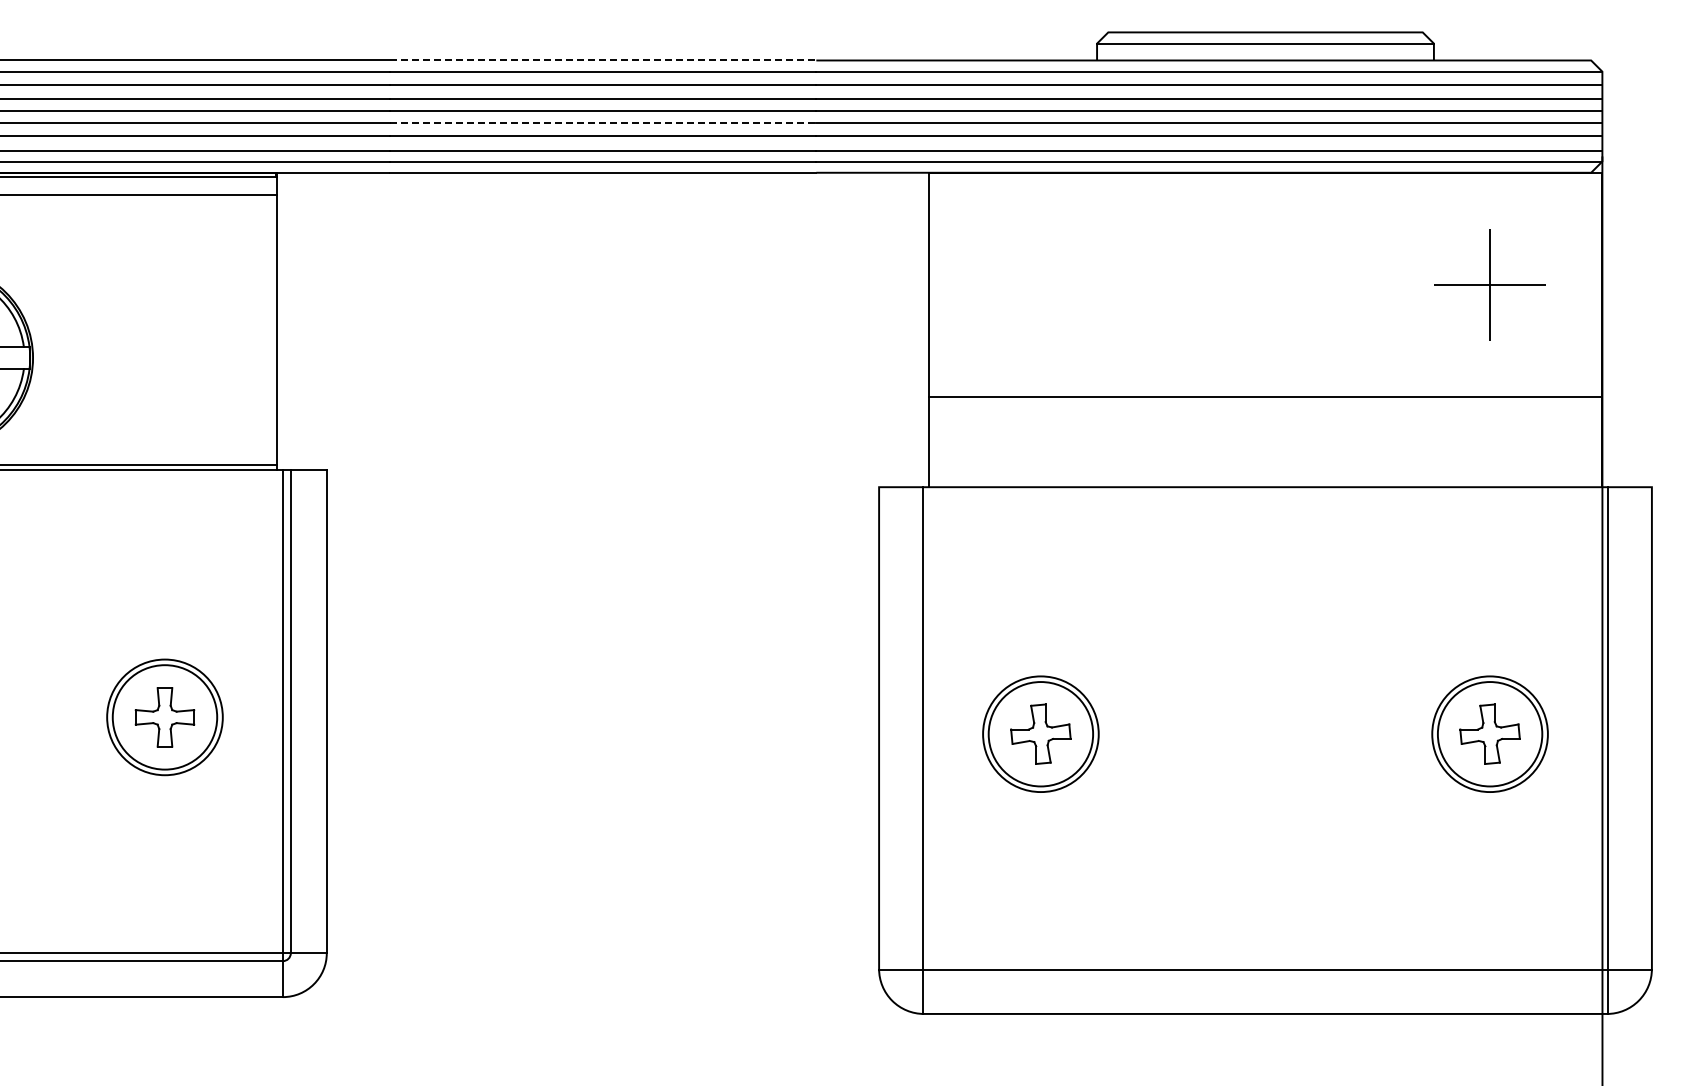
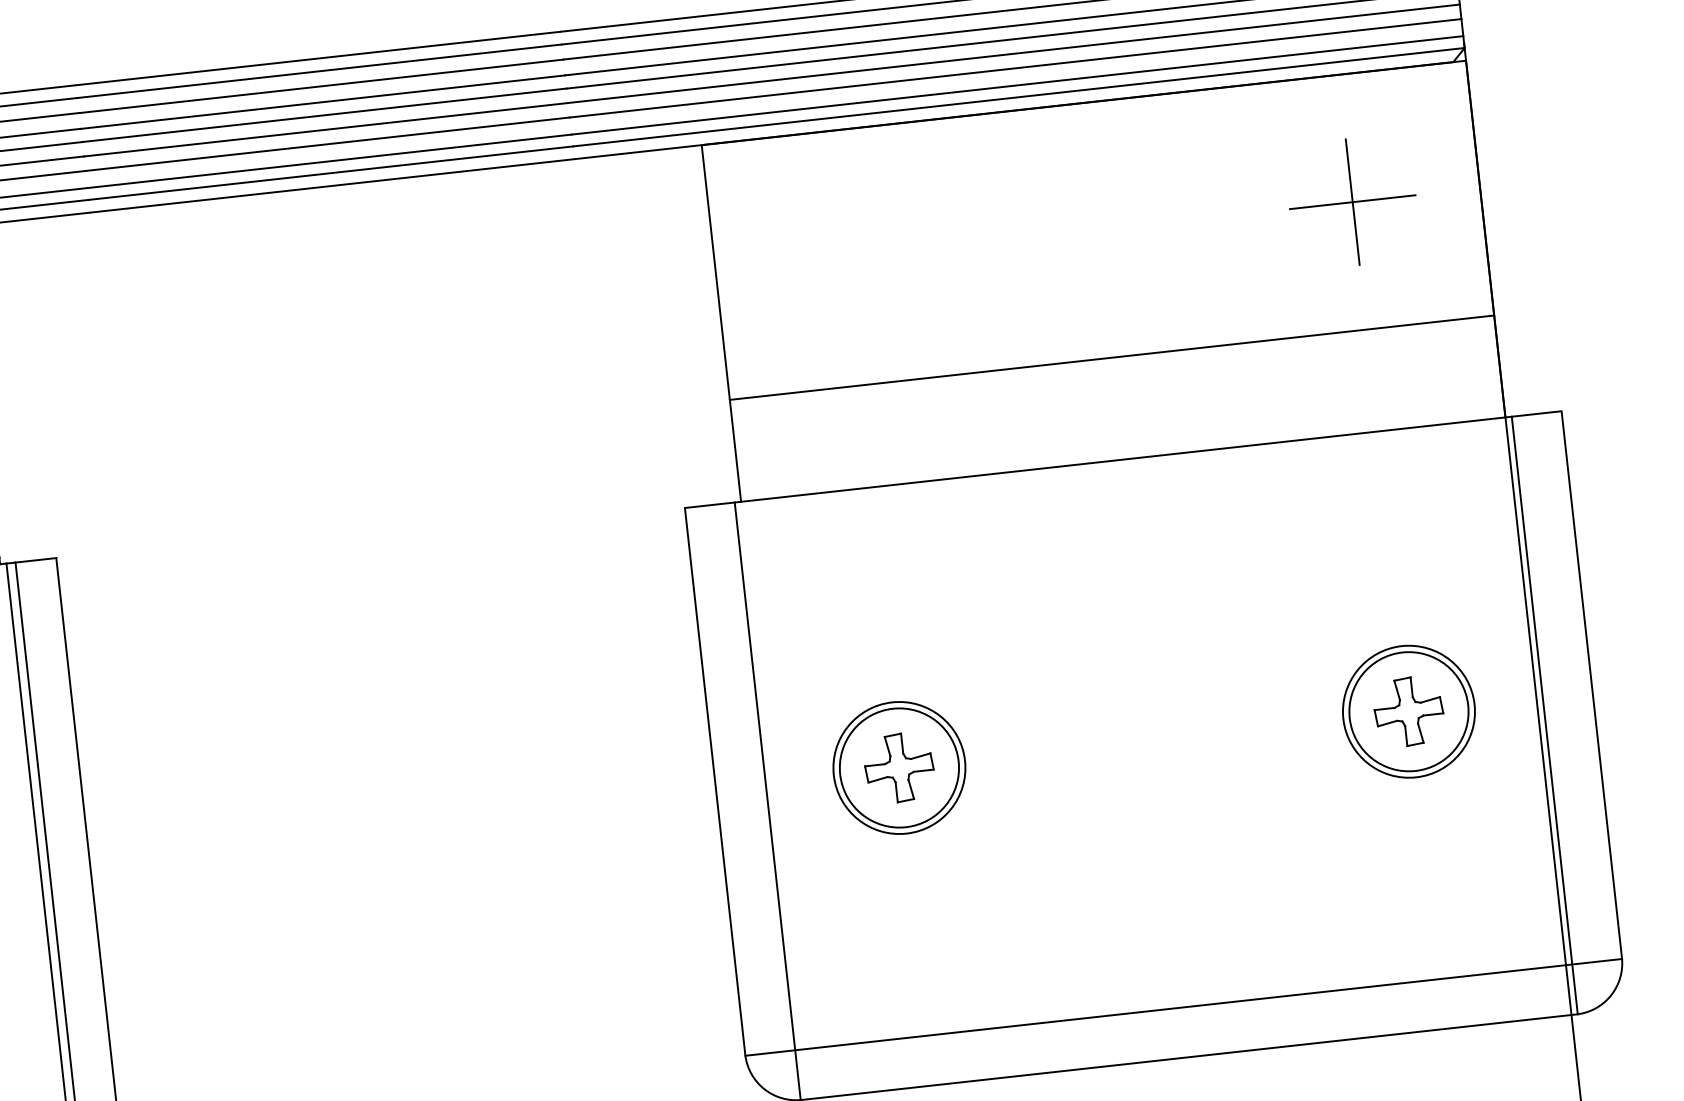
line: (603, 60) -> (318, 58), dashed -> solid
line: (603, 123) -> (326, 129), dashed -> solid

